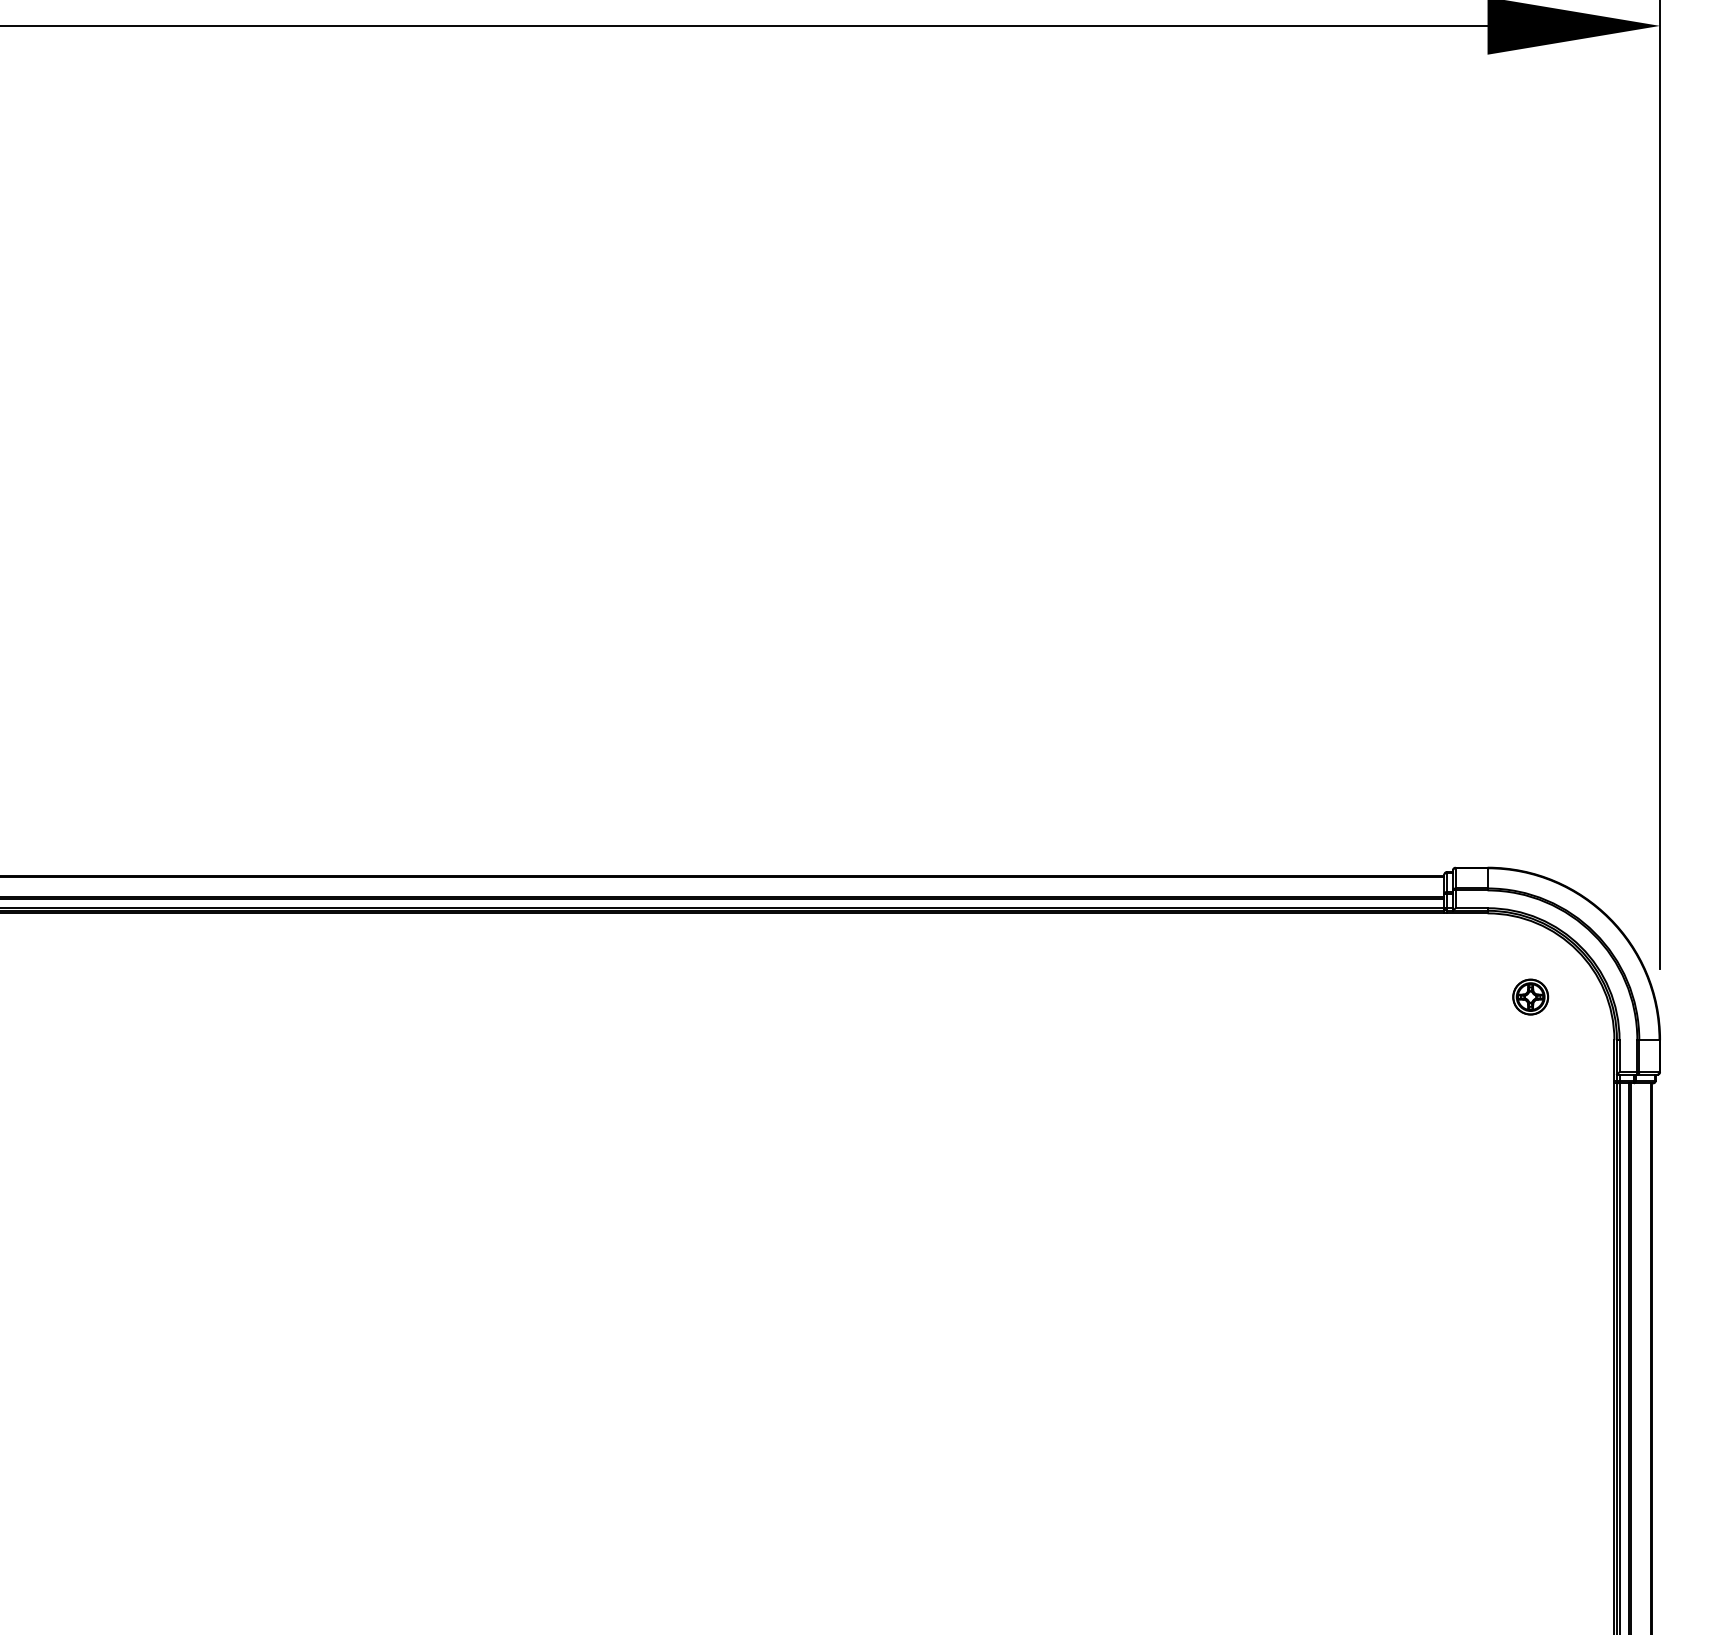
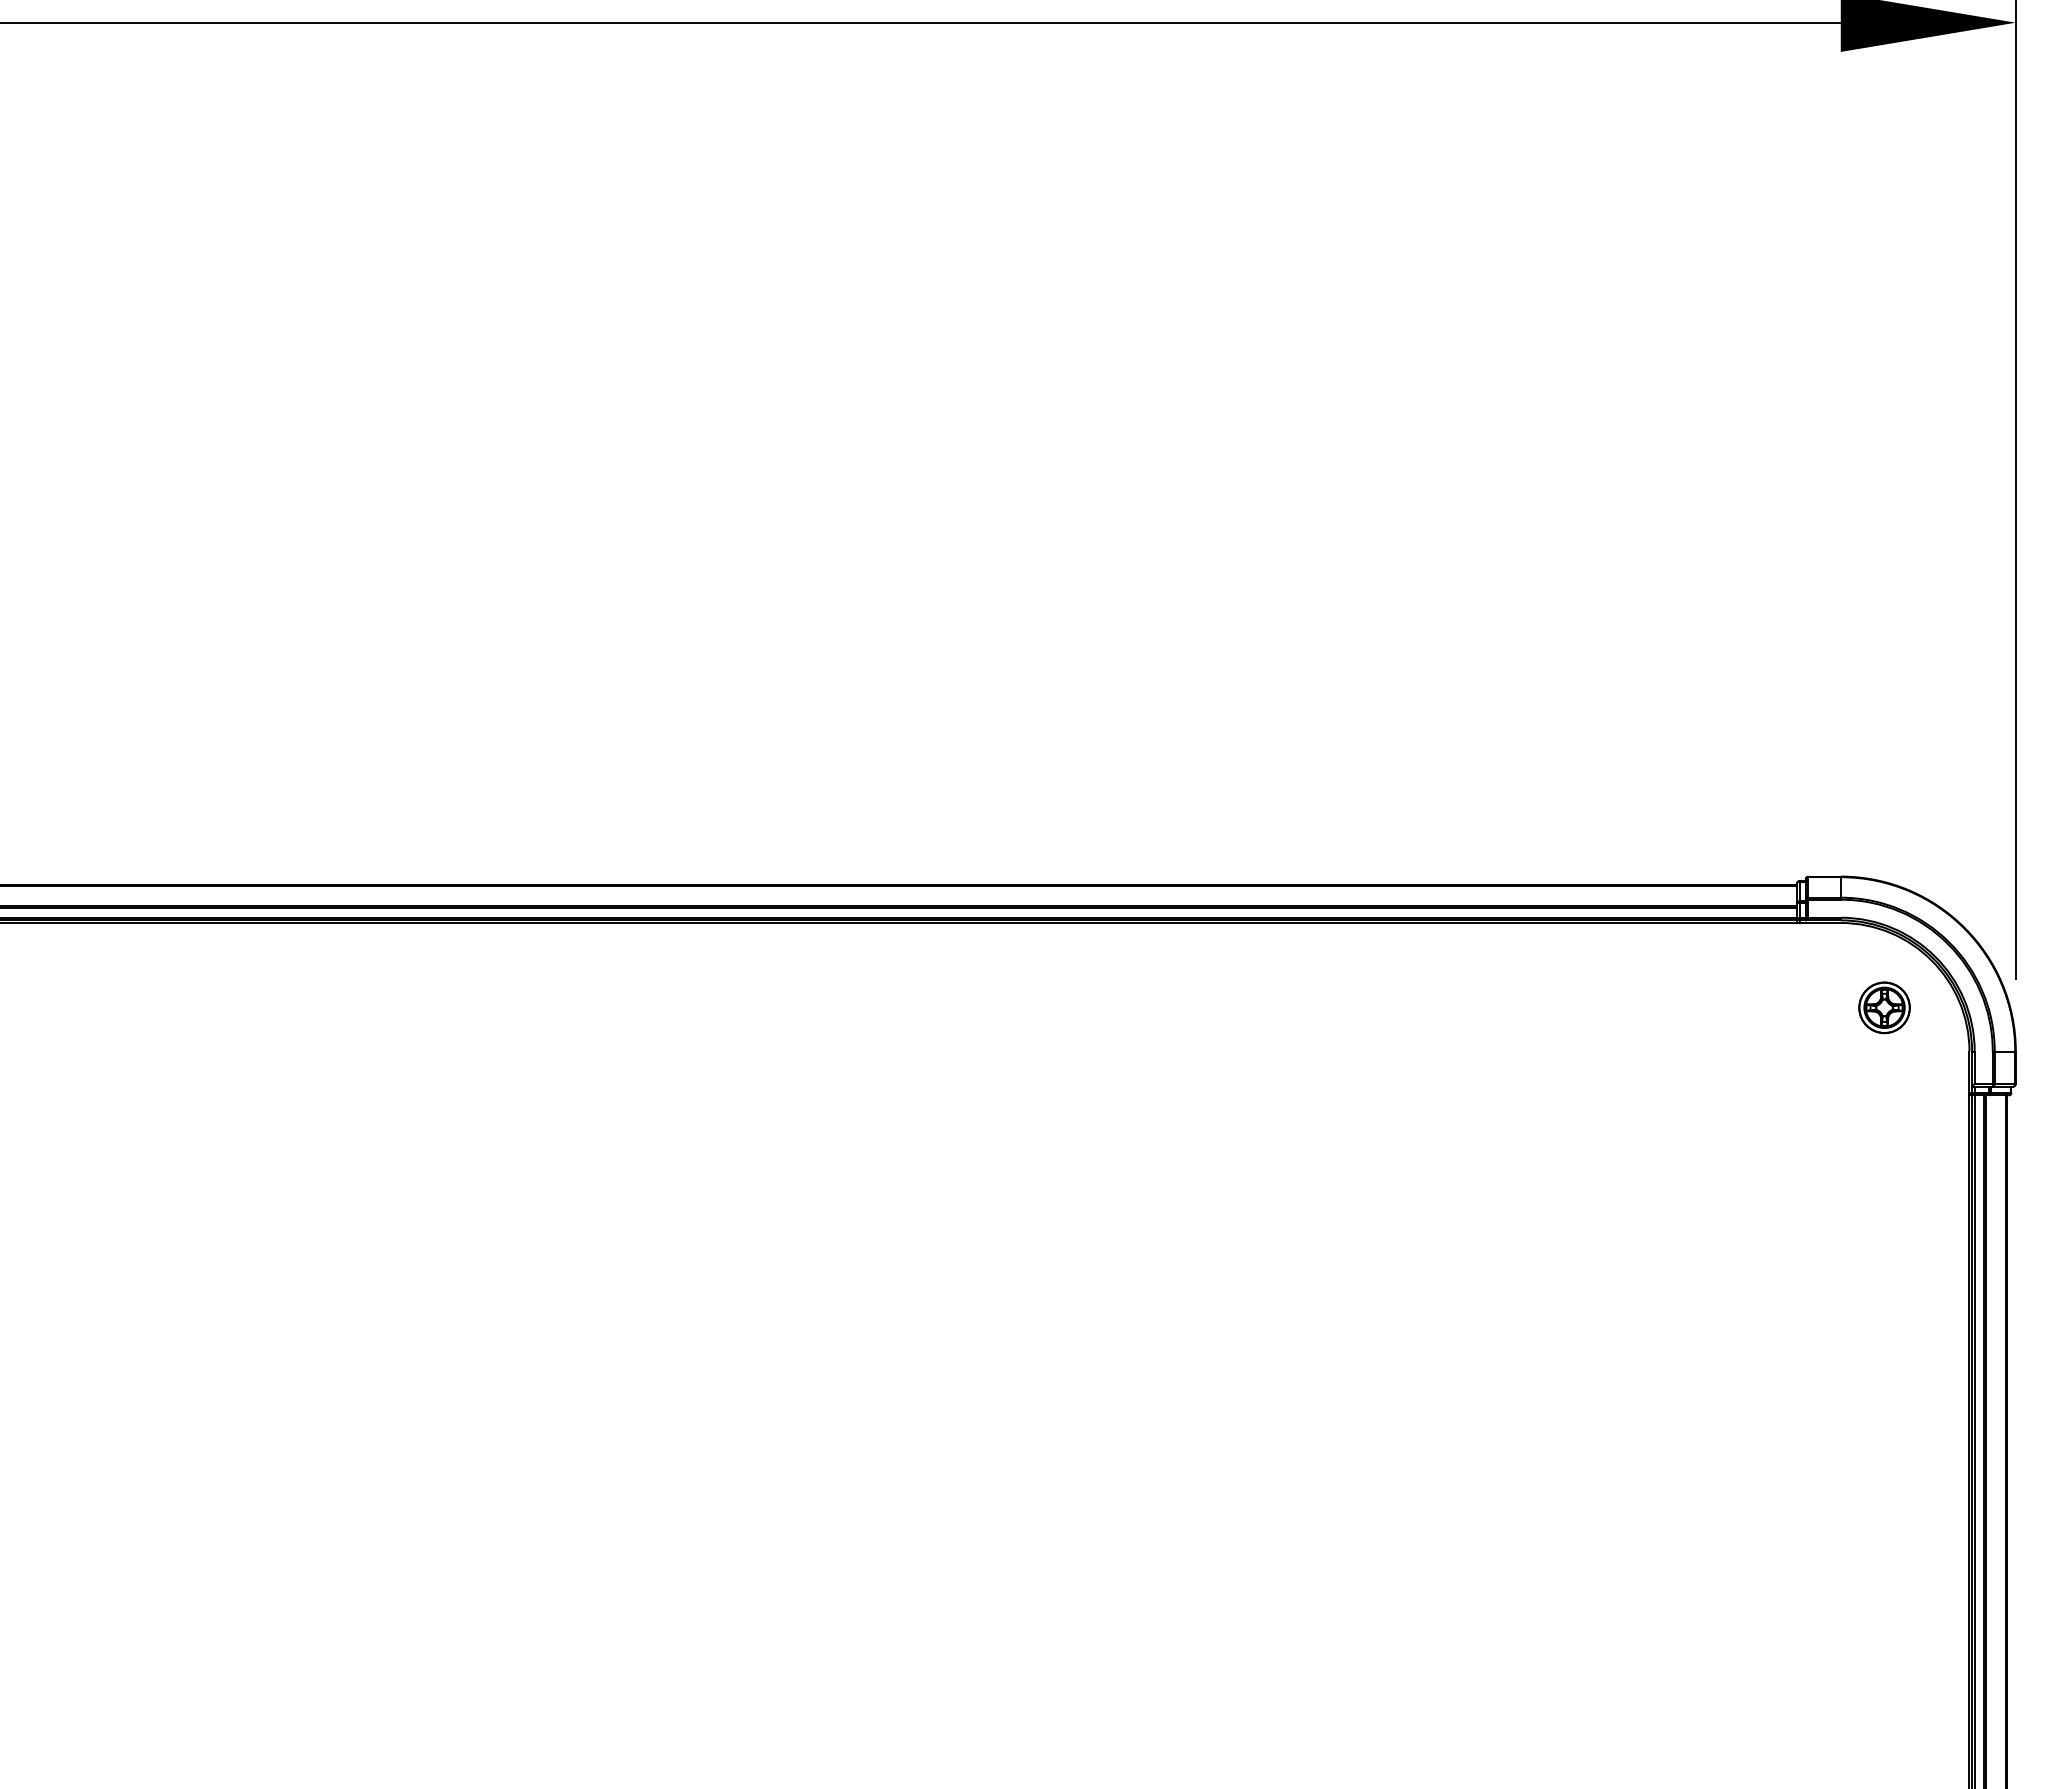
part: (1530, 996) -> (1884, 1007), size x1.43

